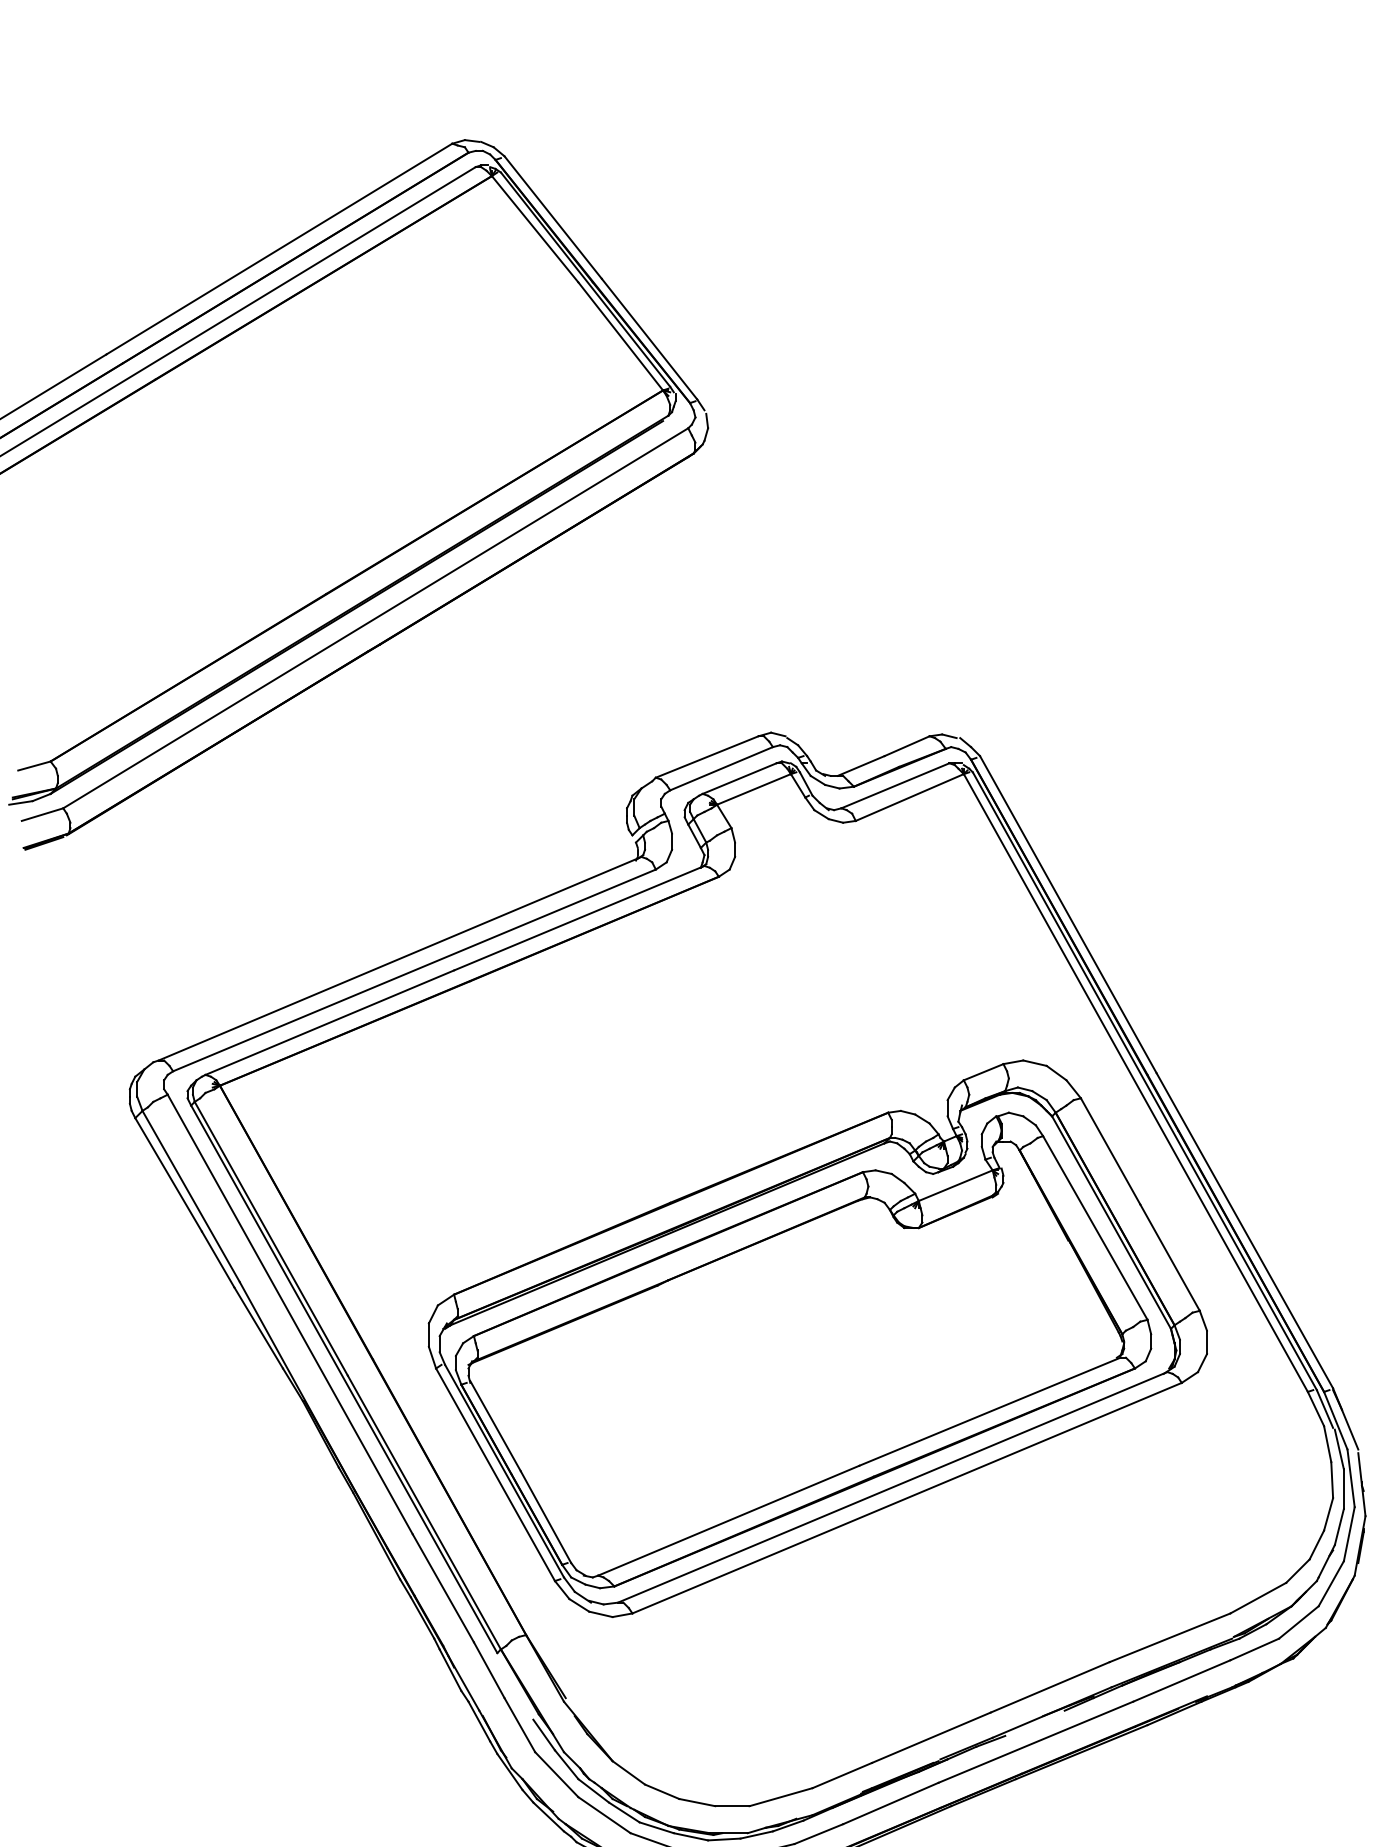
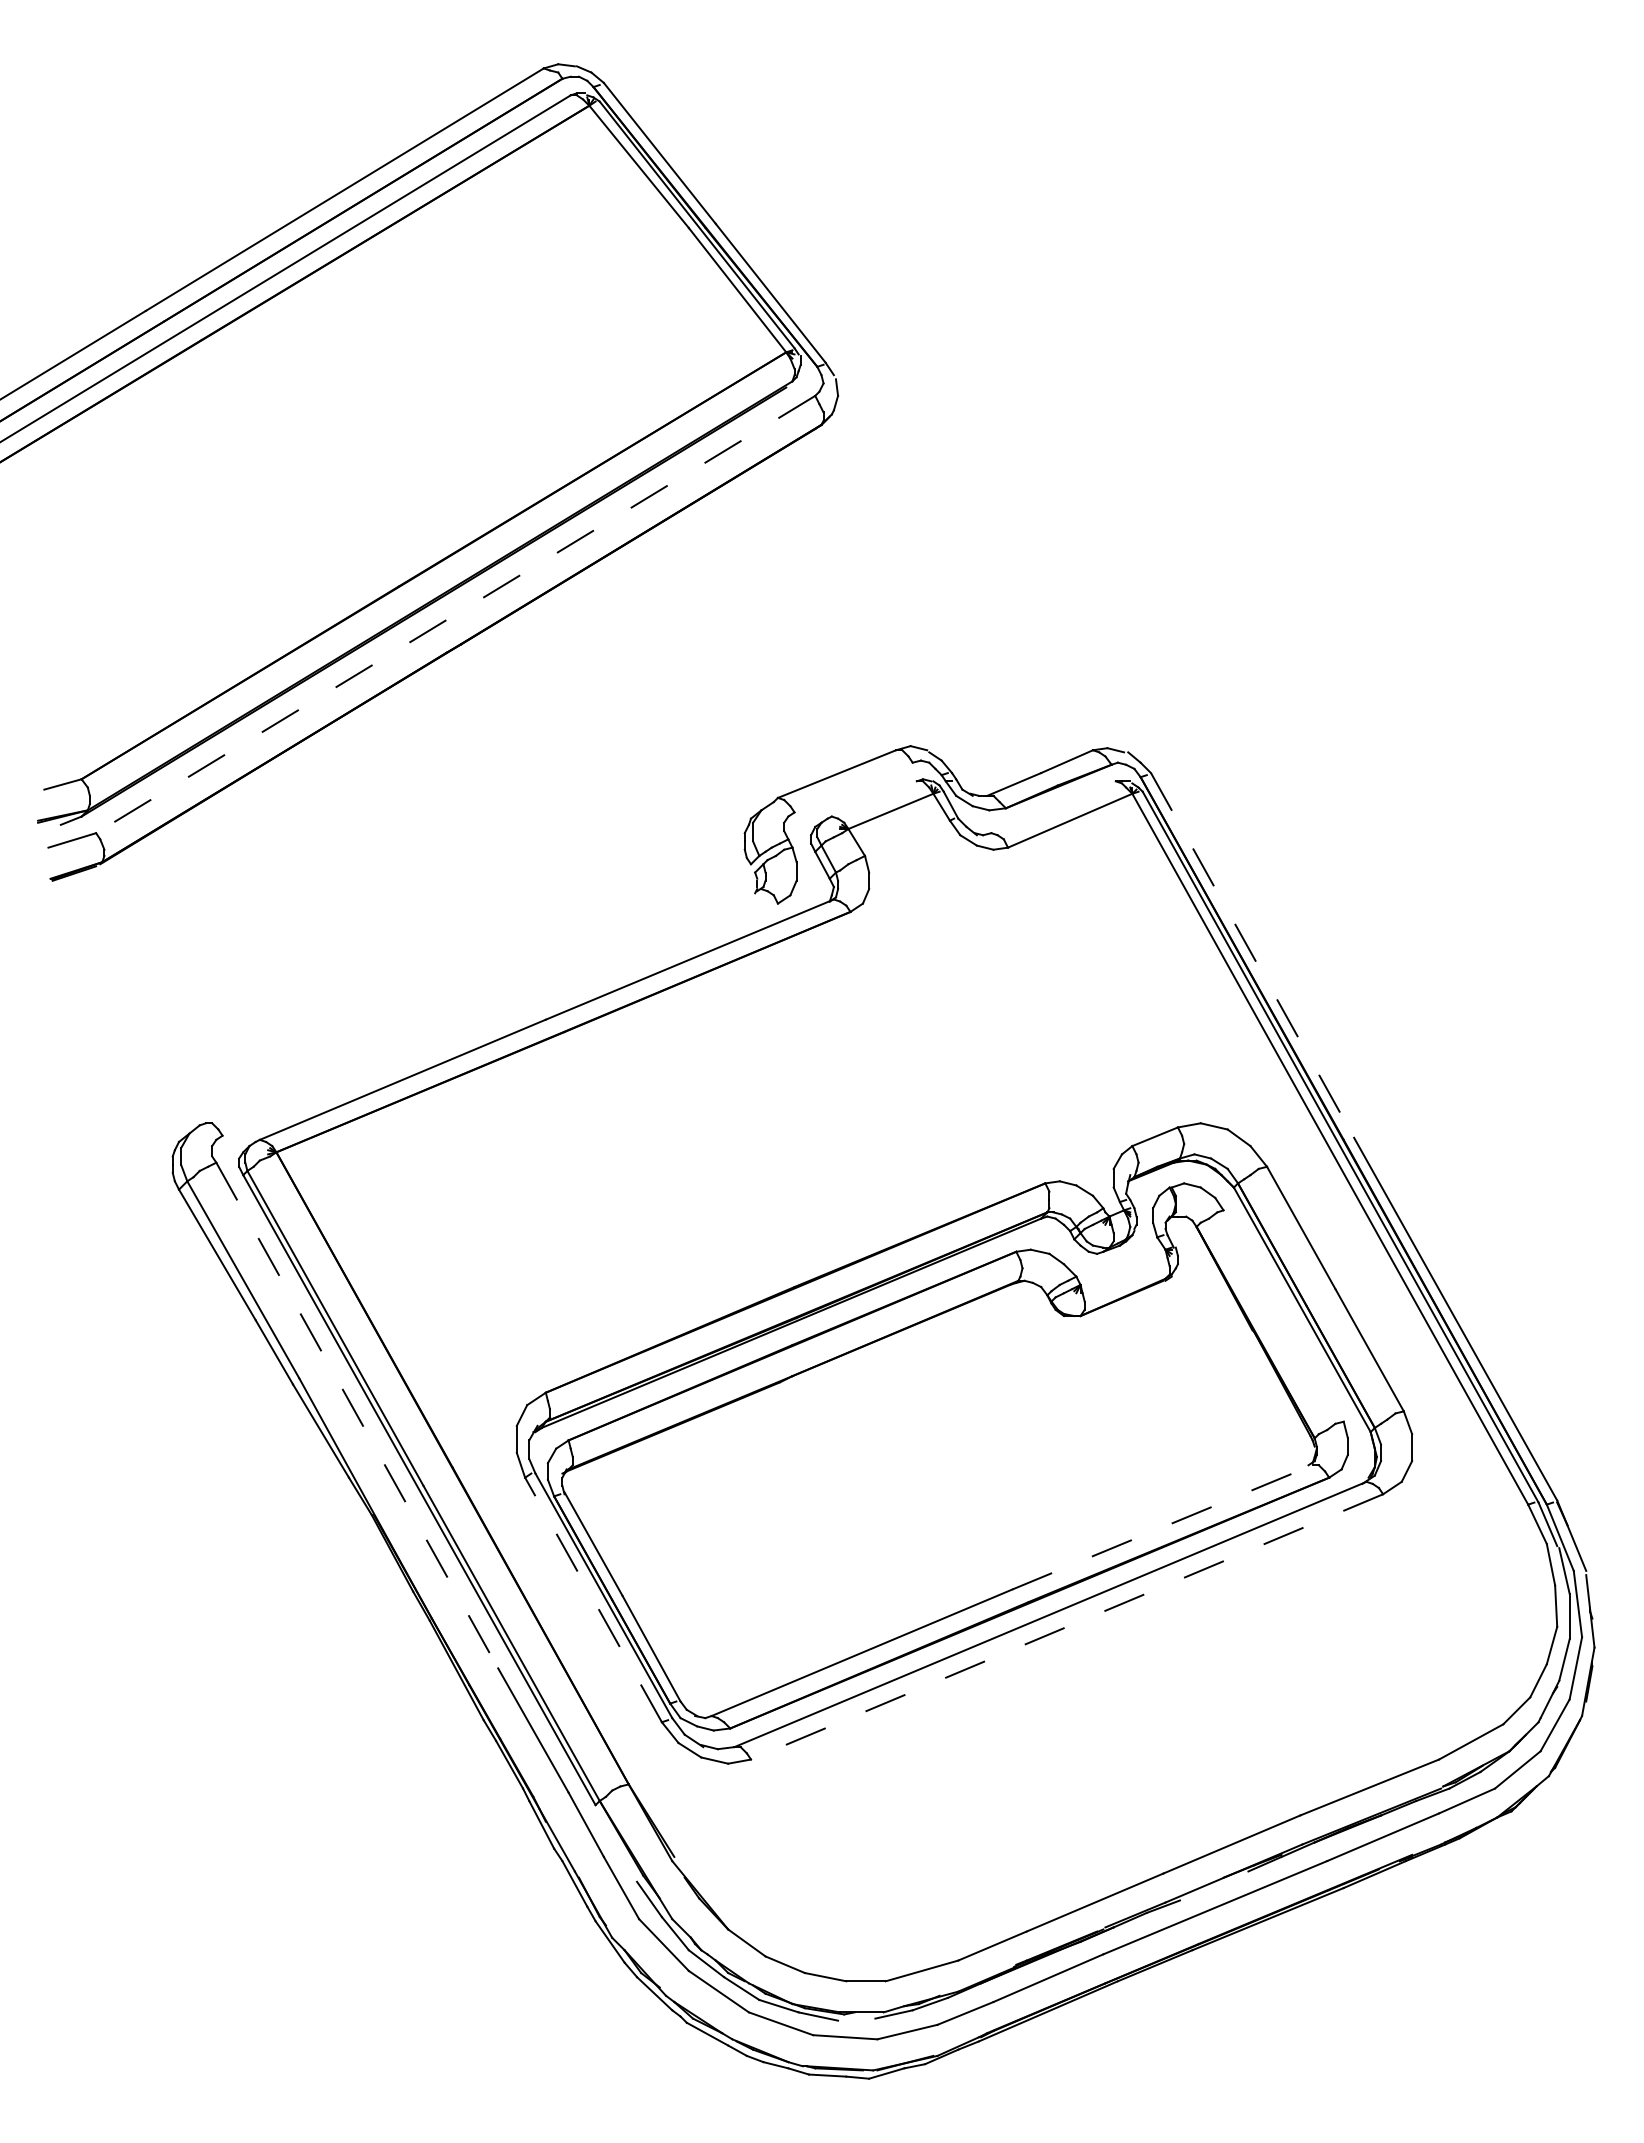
line: (375, 618) -> (455, 614), solid -> dashed
line: (721, 768) -> (853, 787), removed
line: (738, 778) -> (873, 798), removed
line: (895, 786) -> (1053, 807), removed
line: (20, 802) -> (46, 826), removed
line: (1068, 914) -> (1252, 955), solid -> dashed
line: (399, 958) -> (483, 1006), removed
line: (413, 970) -> (499, 1019), removed
line: (955, 1184) -> (1122, 1266), removed
line: (1095, 1227) -> (1283, 1315), removed
line: (290, 1314) -> (357, 1415), solid -> dashed
line: (990, 1411) -> (1162, 1527), solid -> dashed
line: (495, 1474) -> (593, 1599), solid -> dashed
line: (907, 1497) -> (1067, 1626), solid -> dashed
line: (724, 1839) -> (856, 2019), removed

